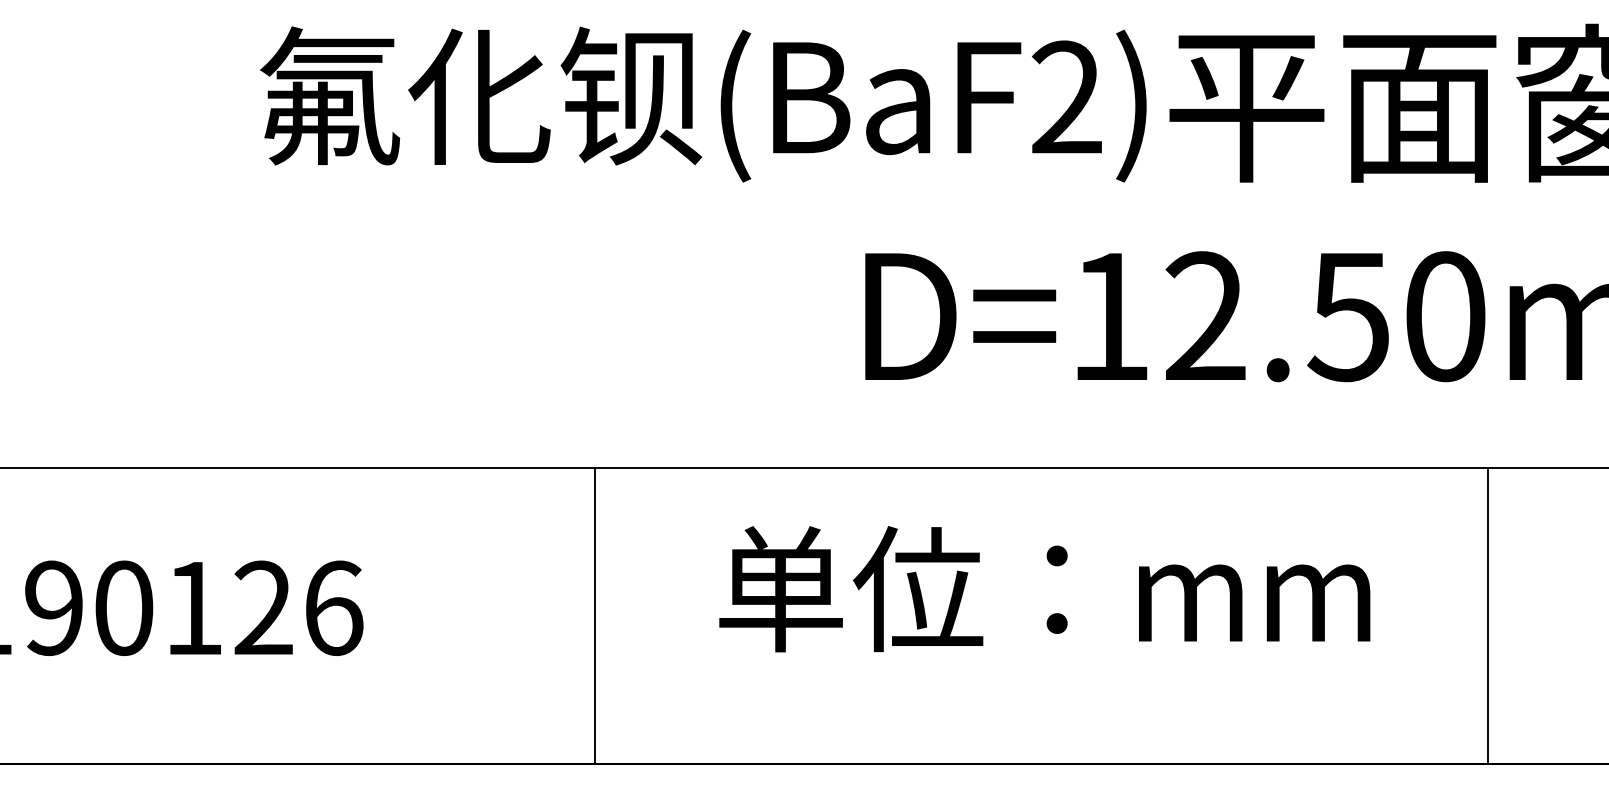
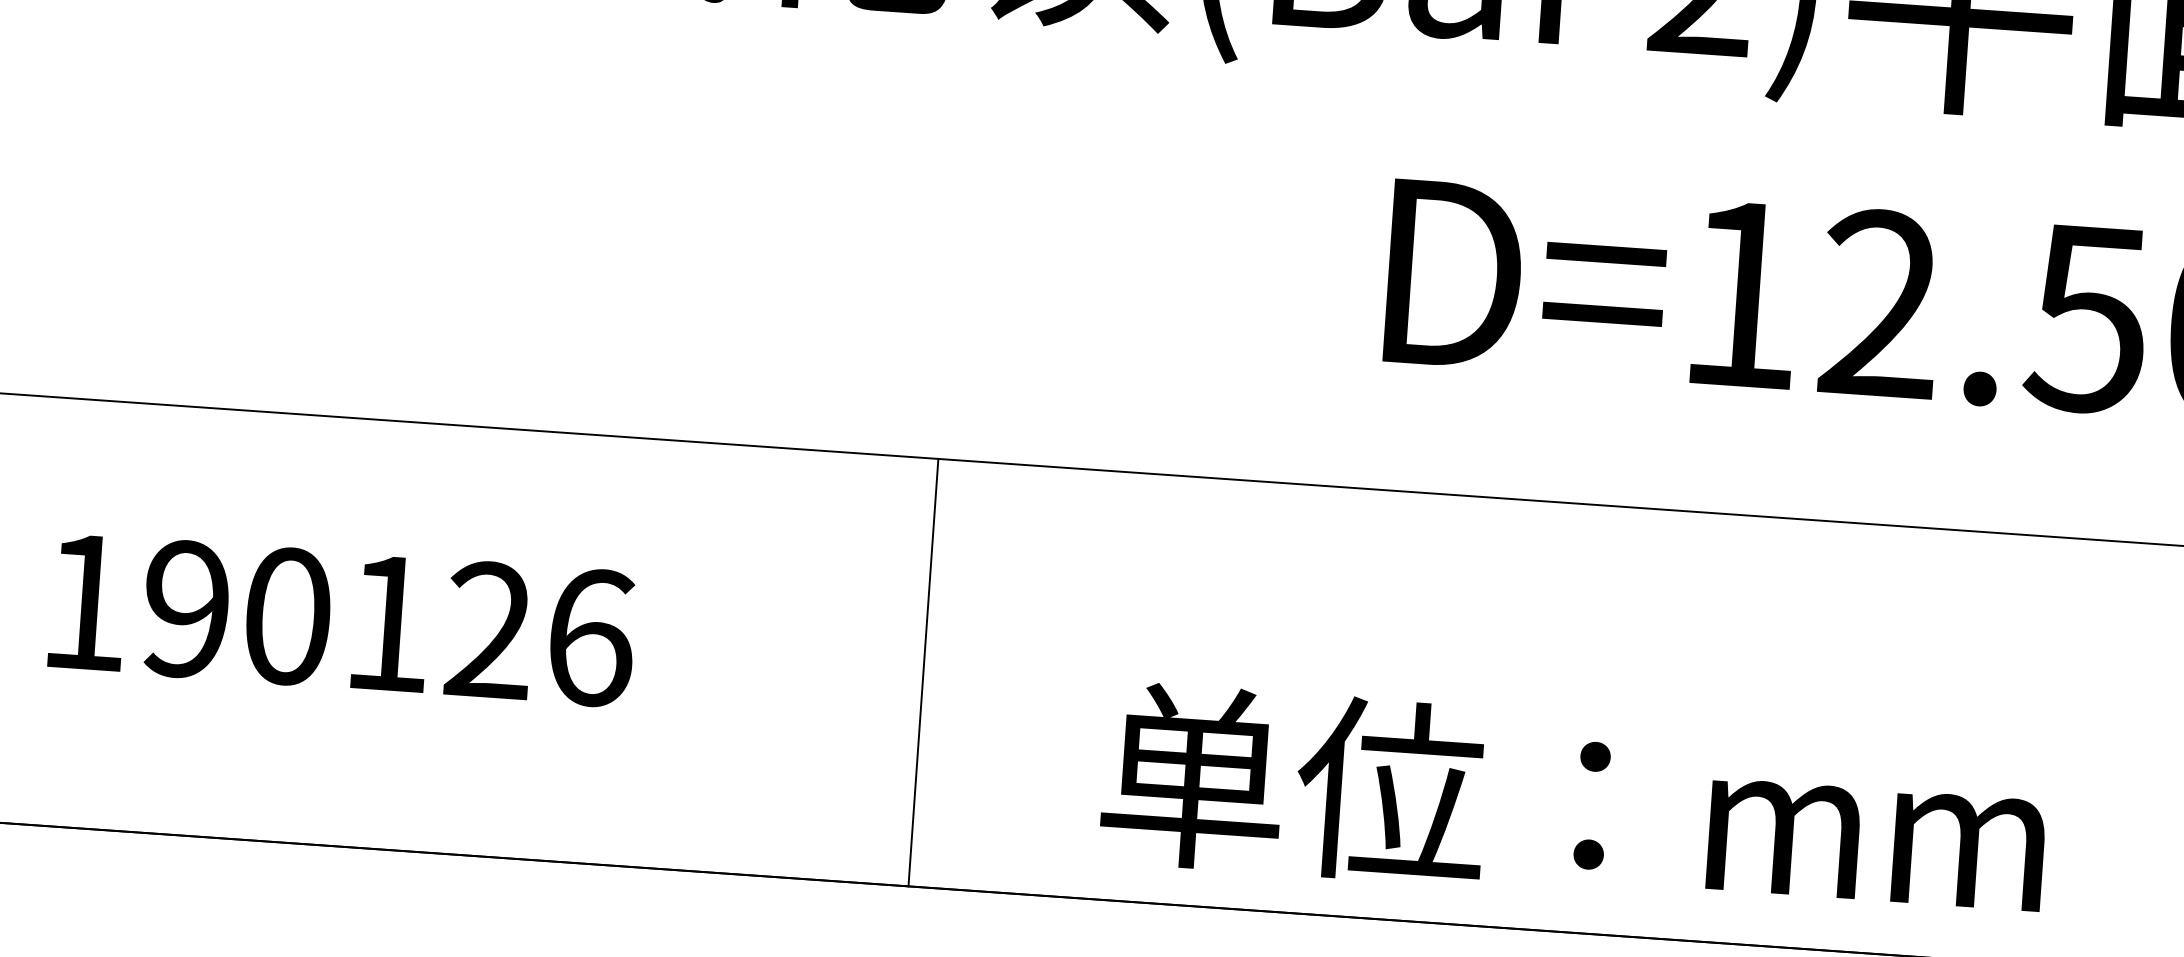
text: (1044, 589) -> (1573, 804), moved
line: (595, 616) -> (923, 672), moved

